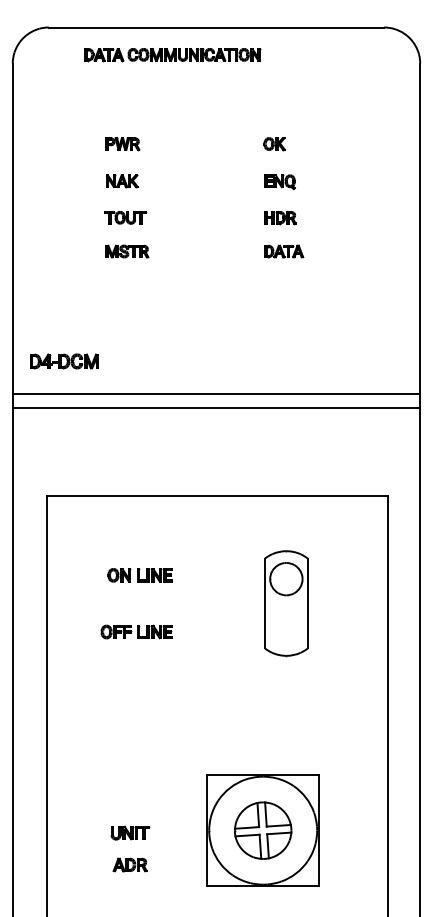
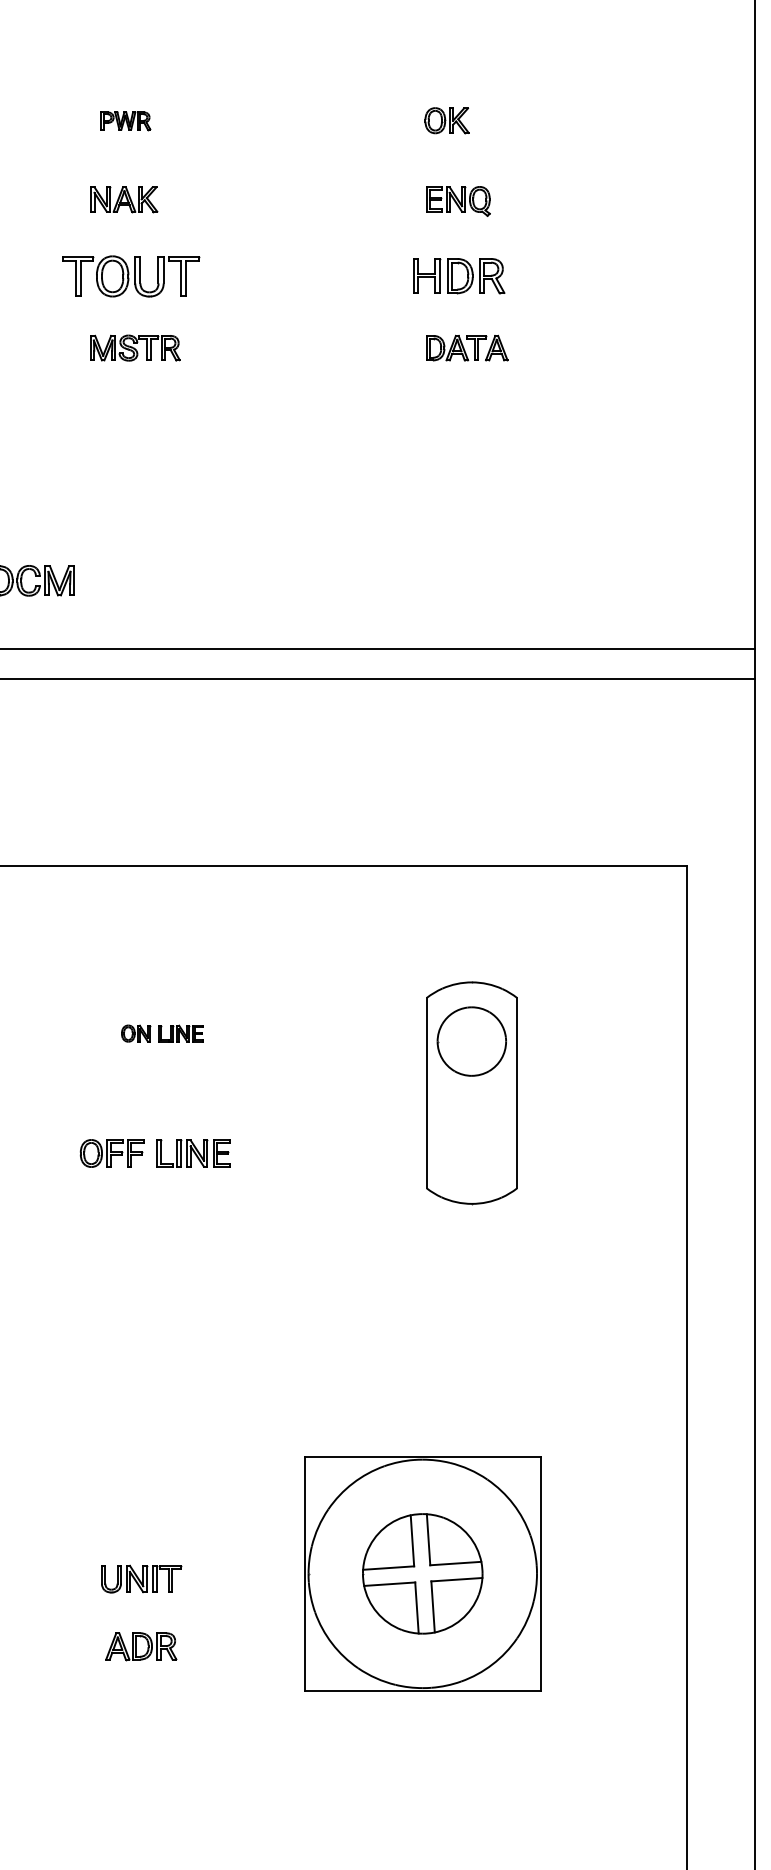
part: (122, 144) -> (125, 121), size x0.7
part: (125, 217) -> (131, 276), size x1.6
part: (280, 218) -> (459, 278), size x1.4
part: (139, 575) -> (161, 1033), size x0.6

